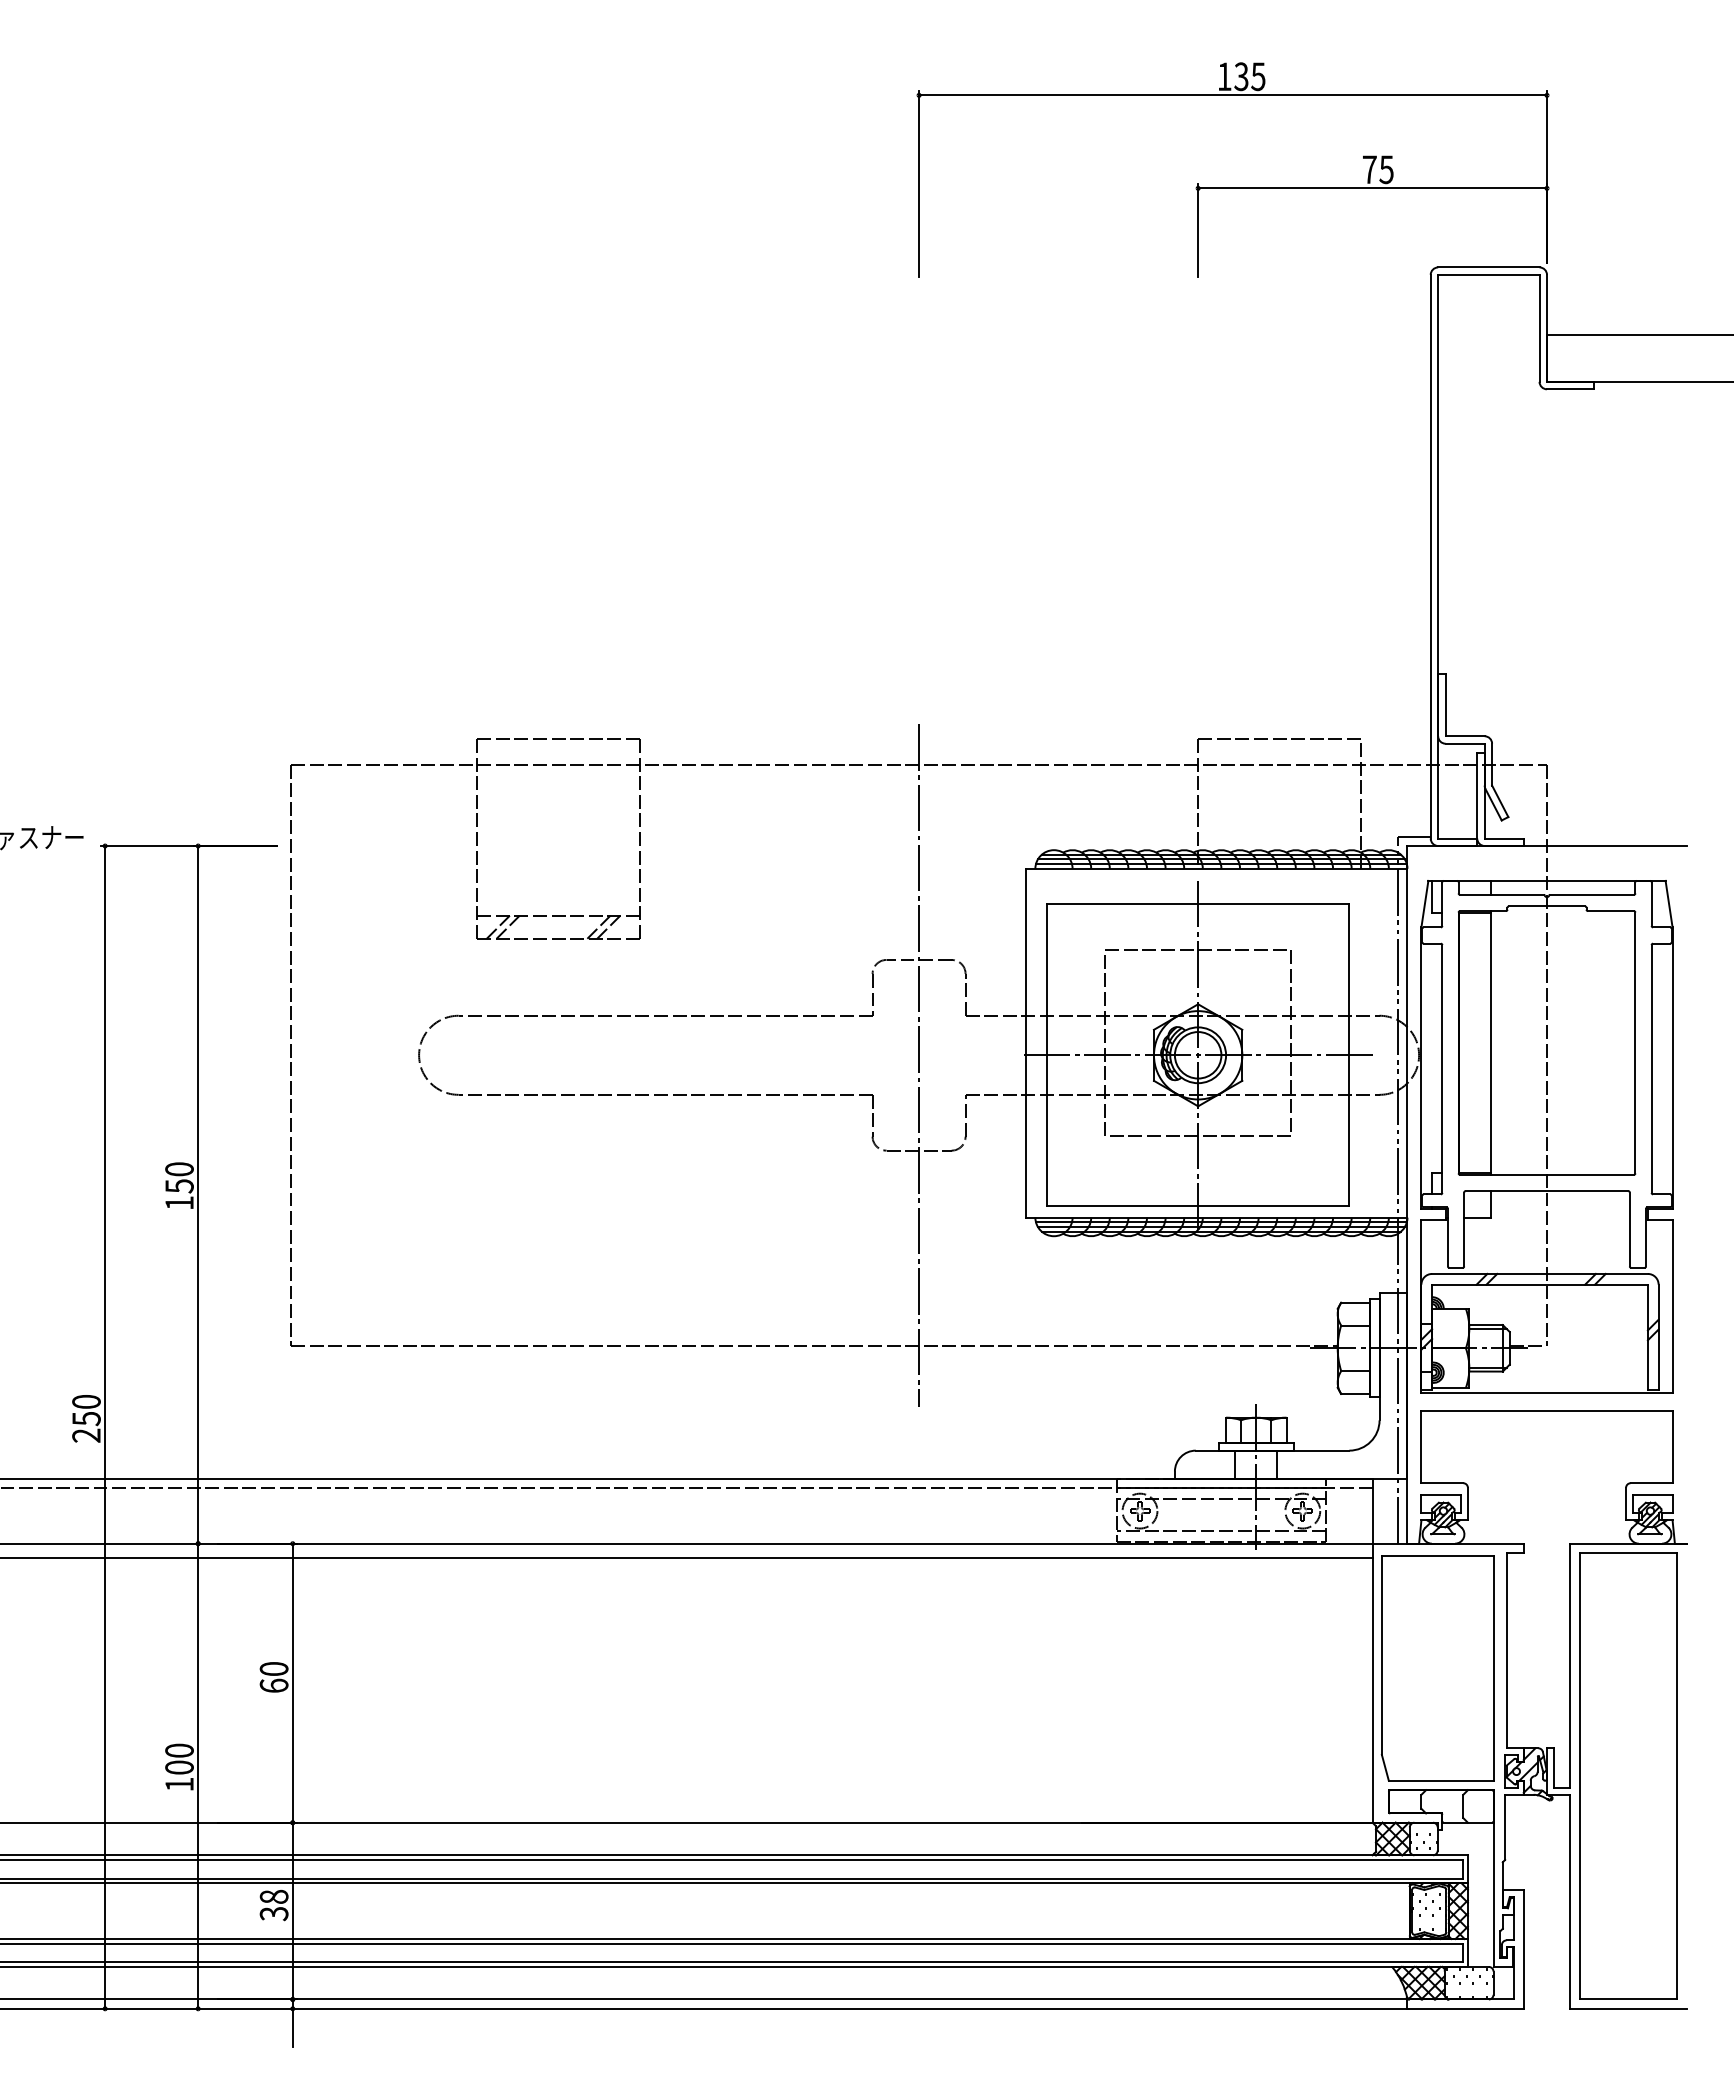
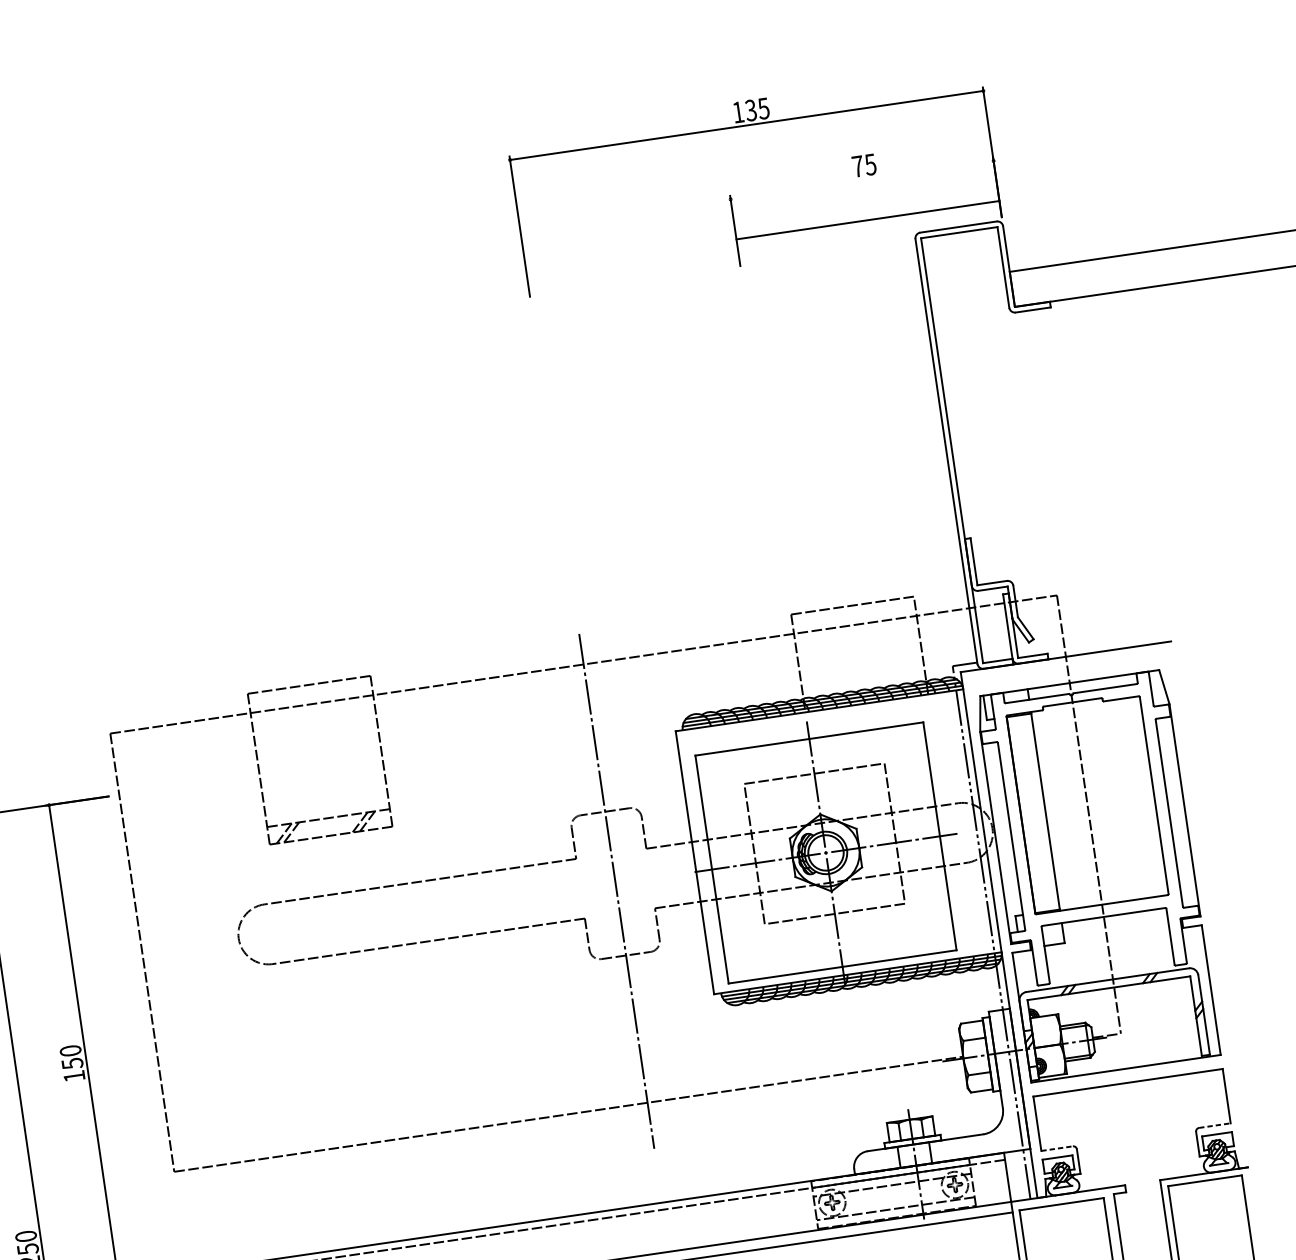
line: (1372, 188) -> (867, 220), moved
line: (1442, 1483) -> (1057, 1148), solid -> dashed
line: (1651, 1483) -> (1214, 1125), solid -> dashed

